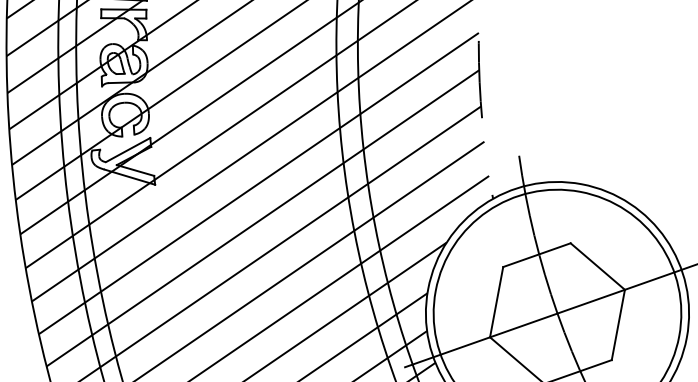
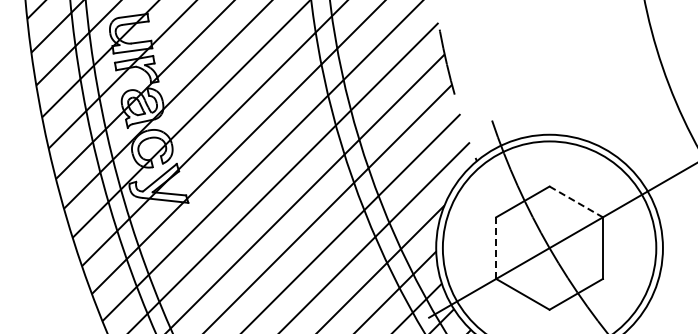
line: (598, 266) -> (576, 201), solid -> dashed
line: (496, 302) -> (496, 248), solid -> dashed

